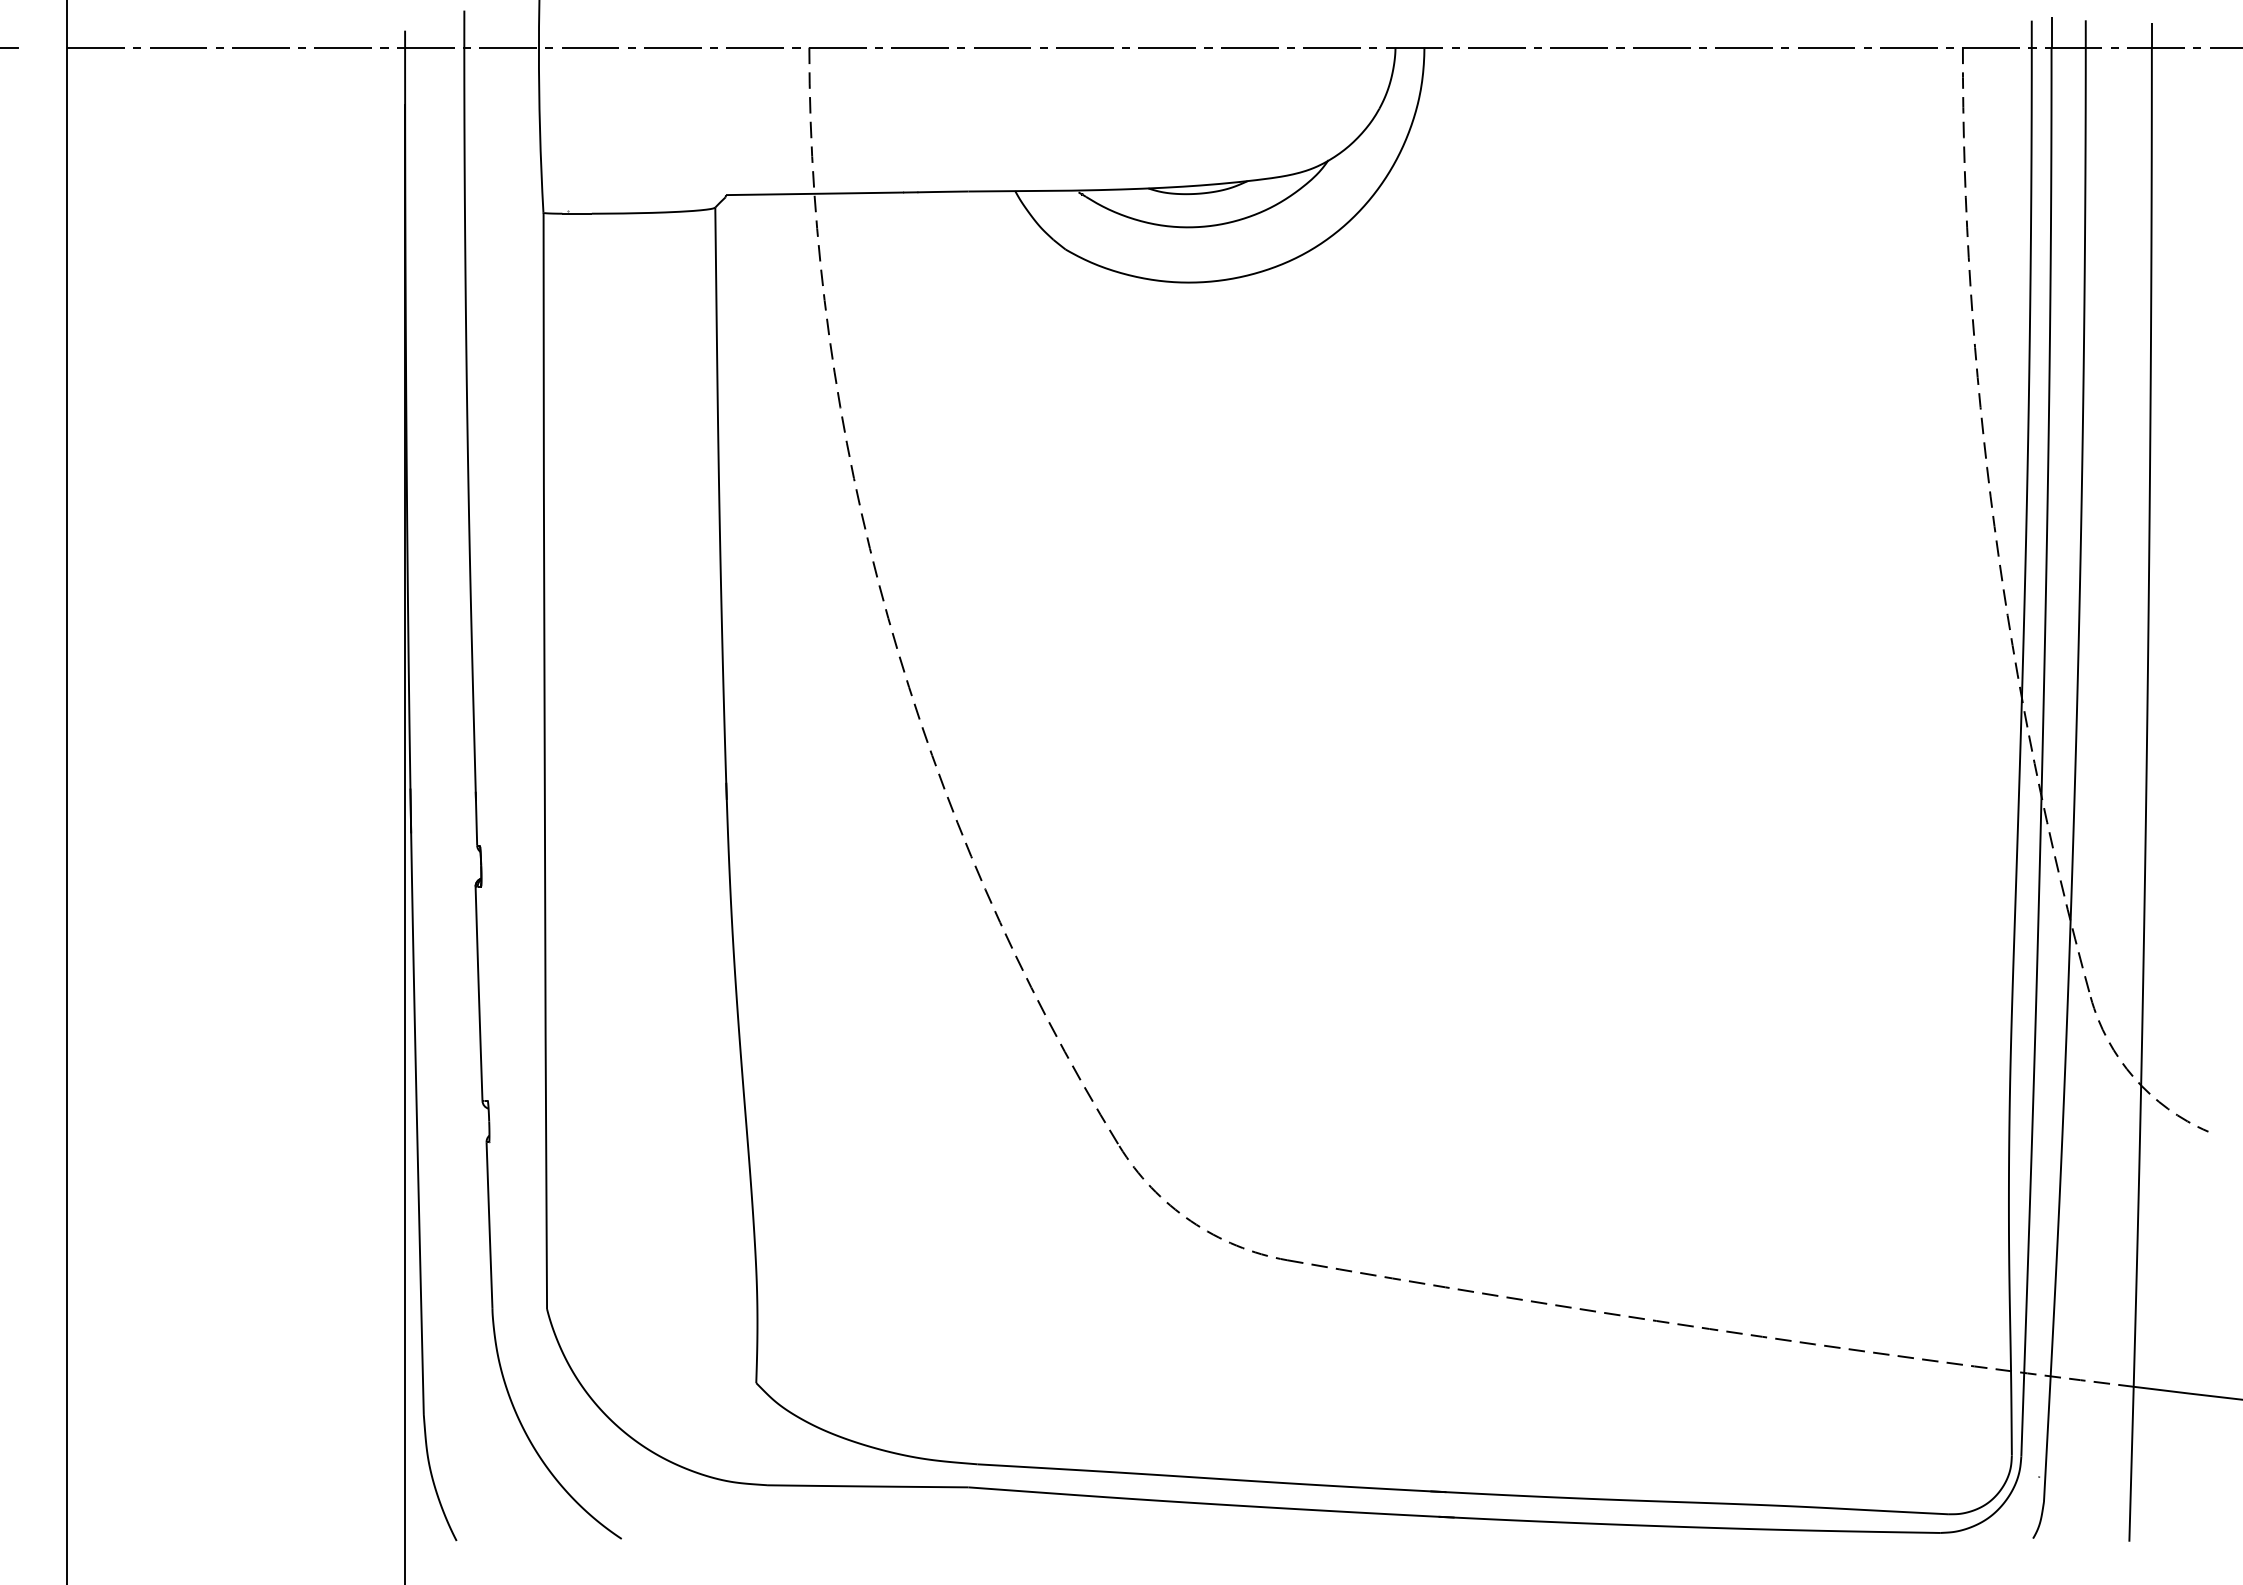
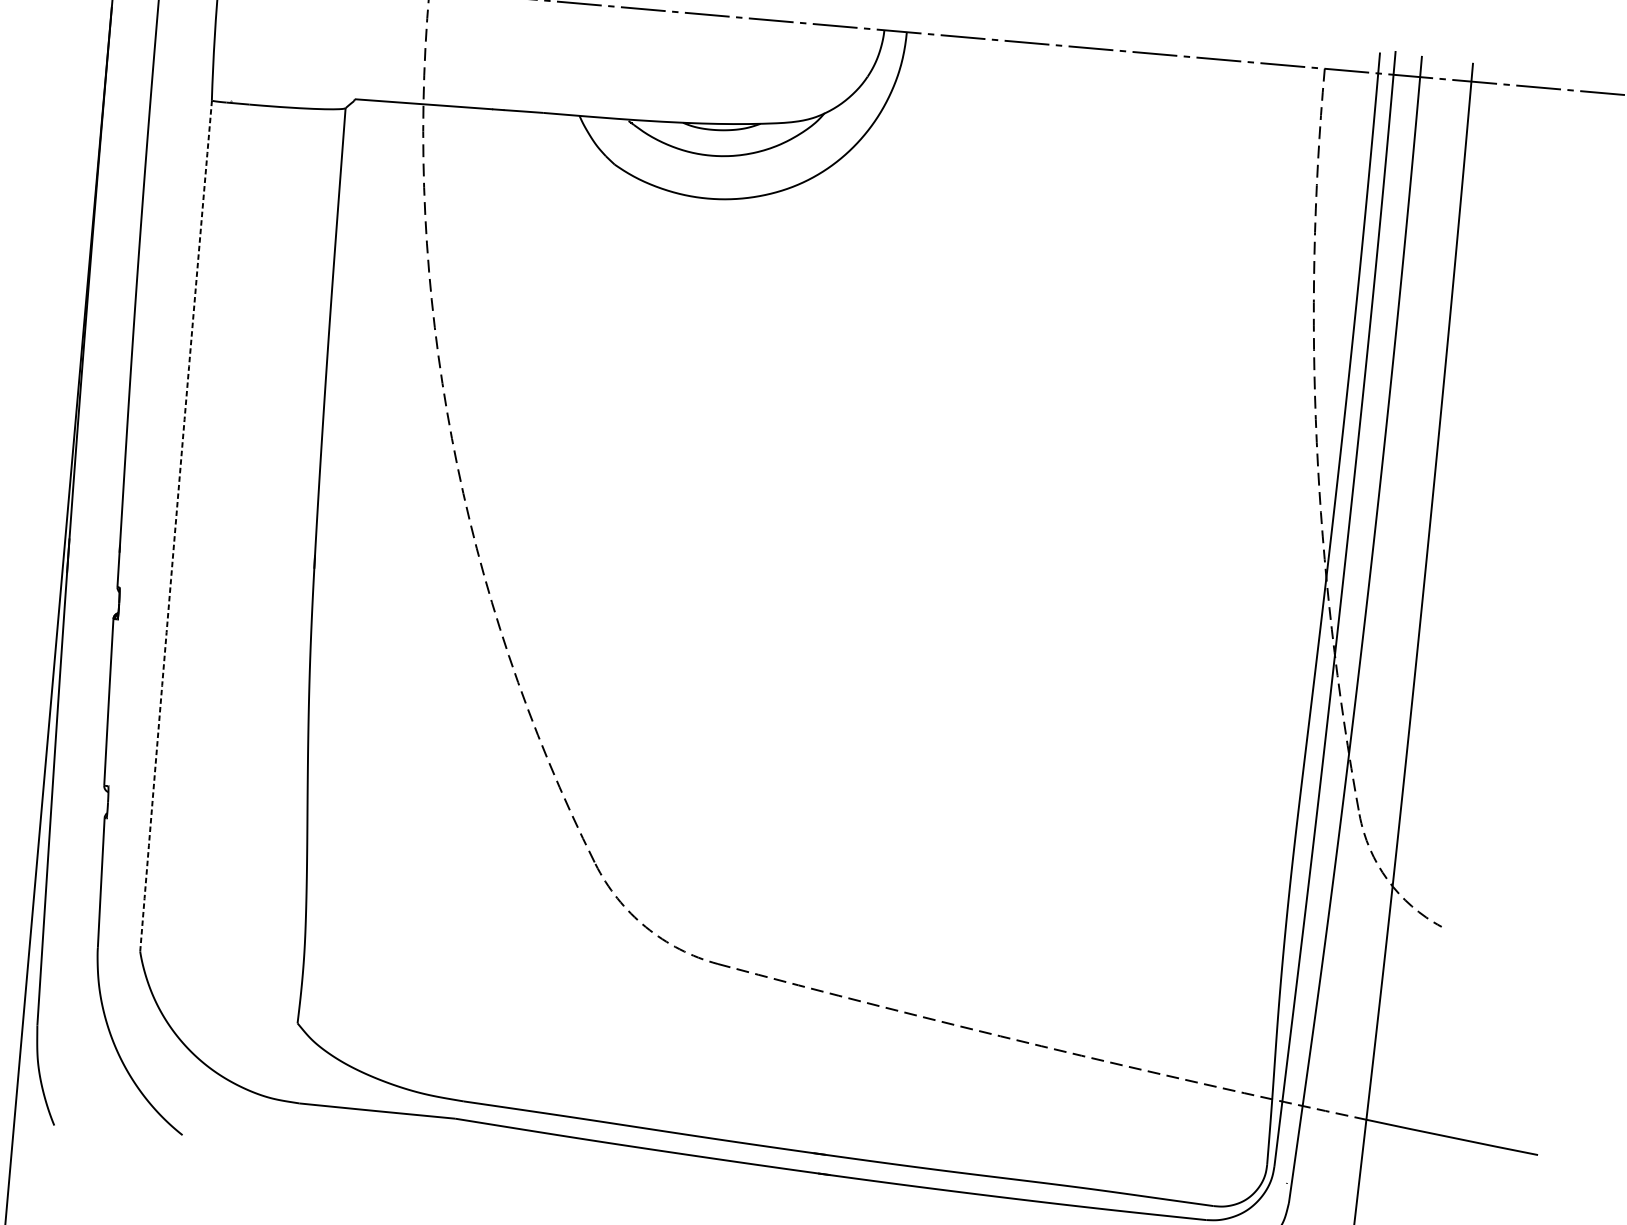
arc: (544, 760) -> (175, 525), solid -> dashed

